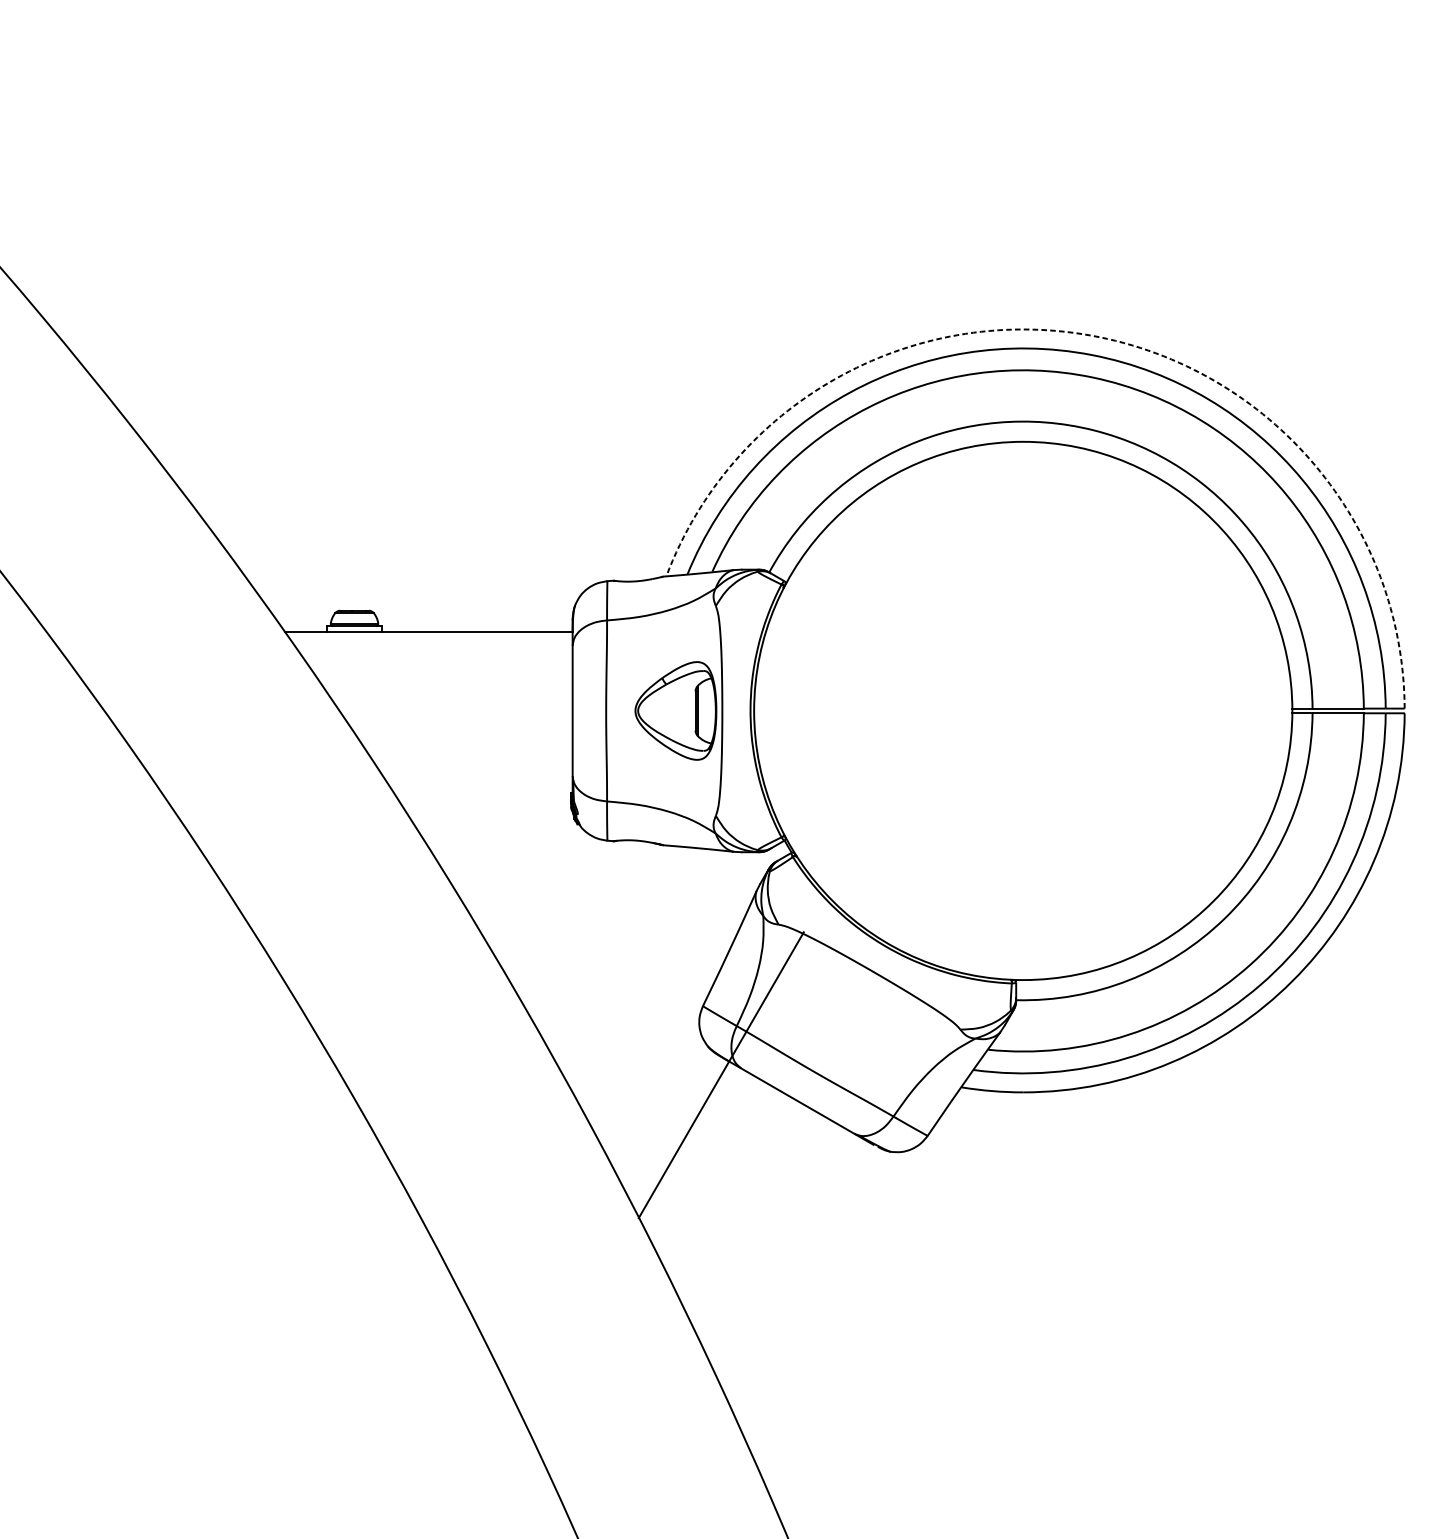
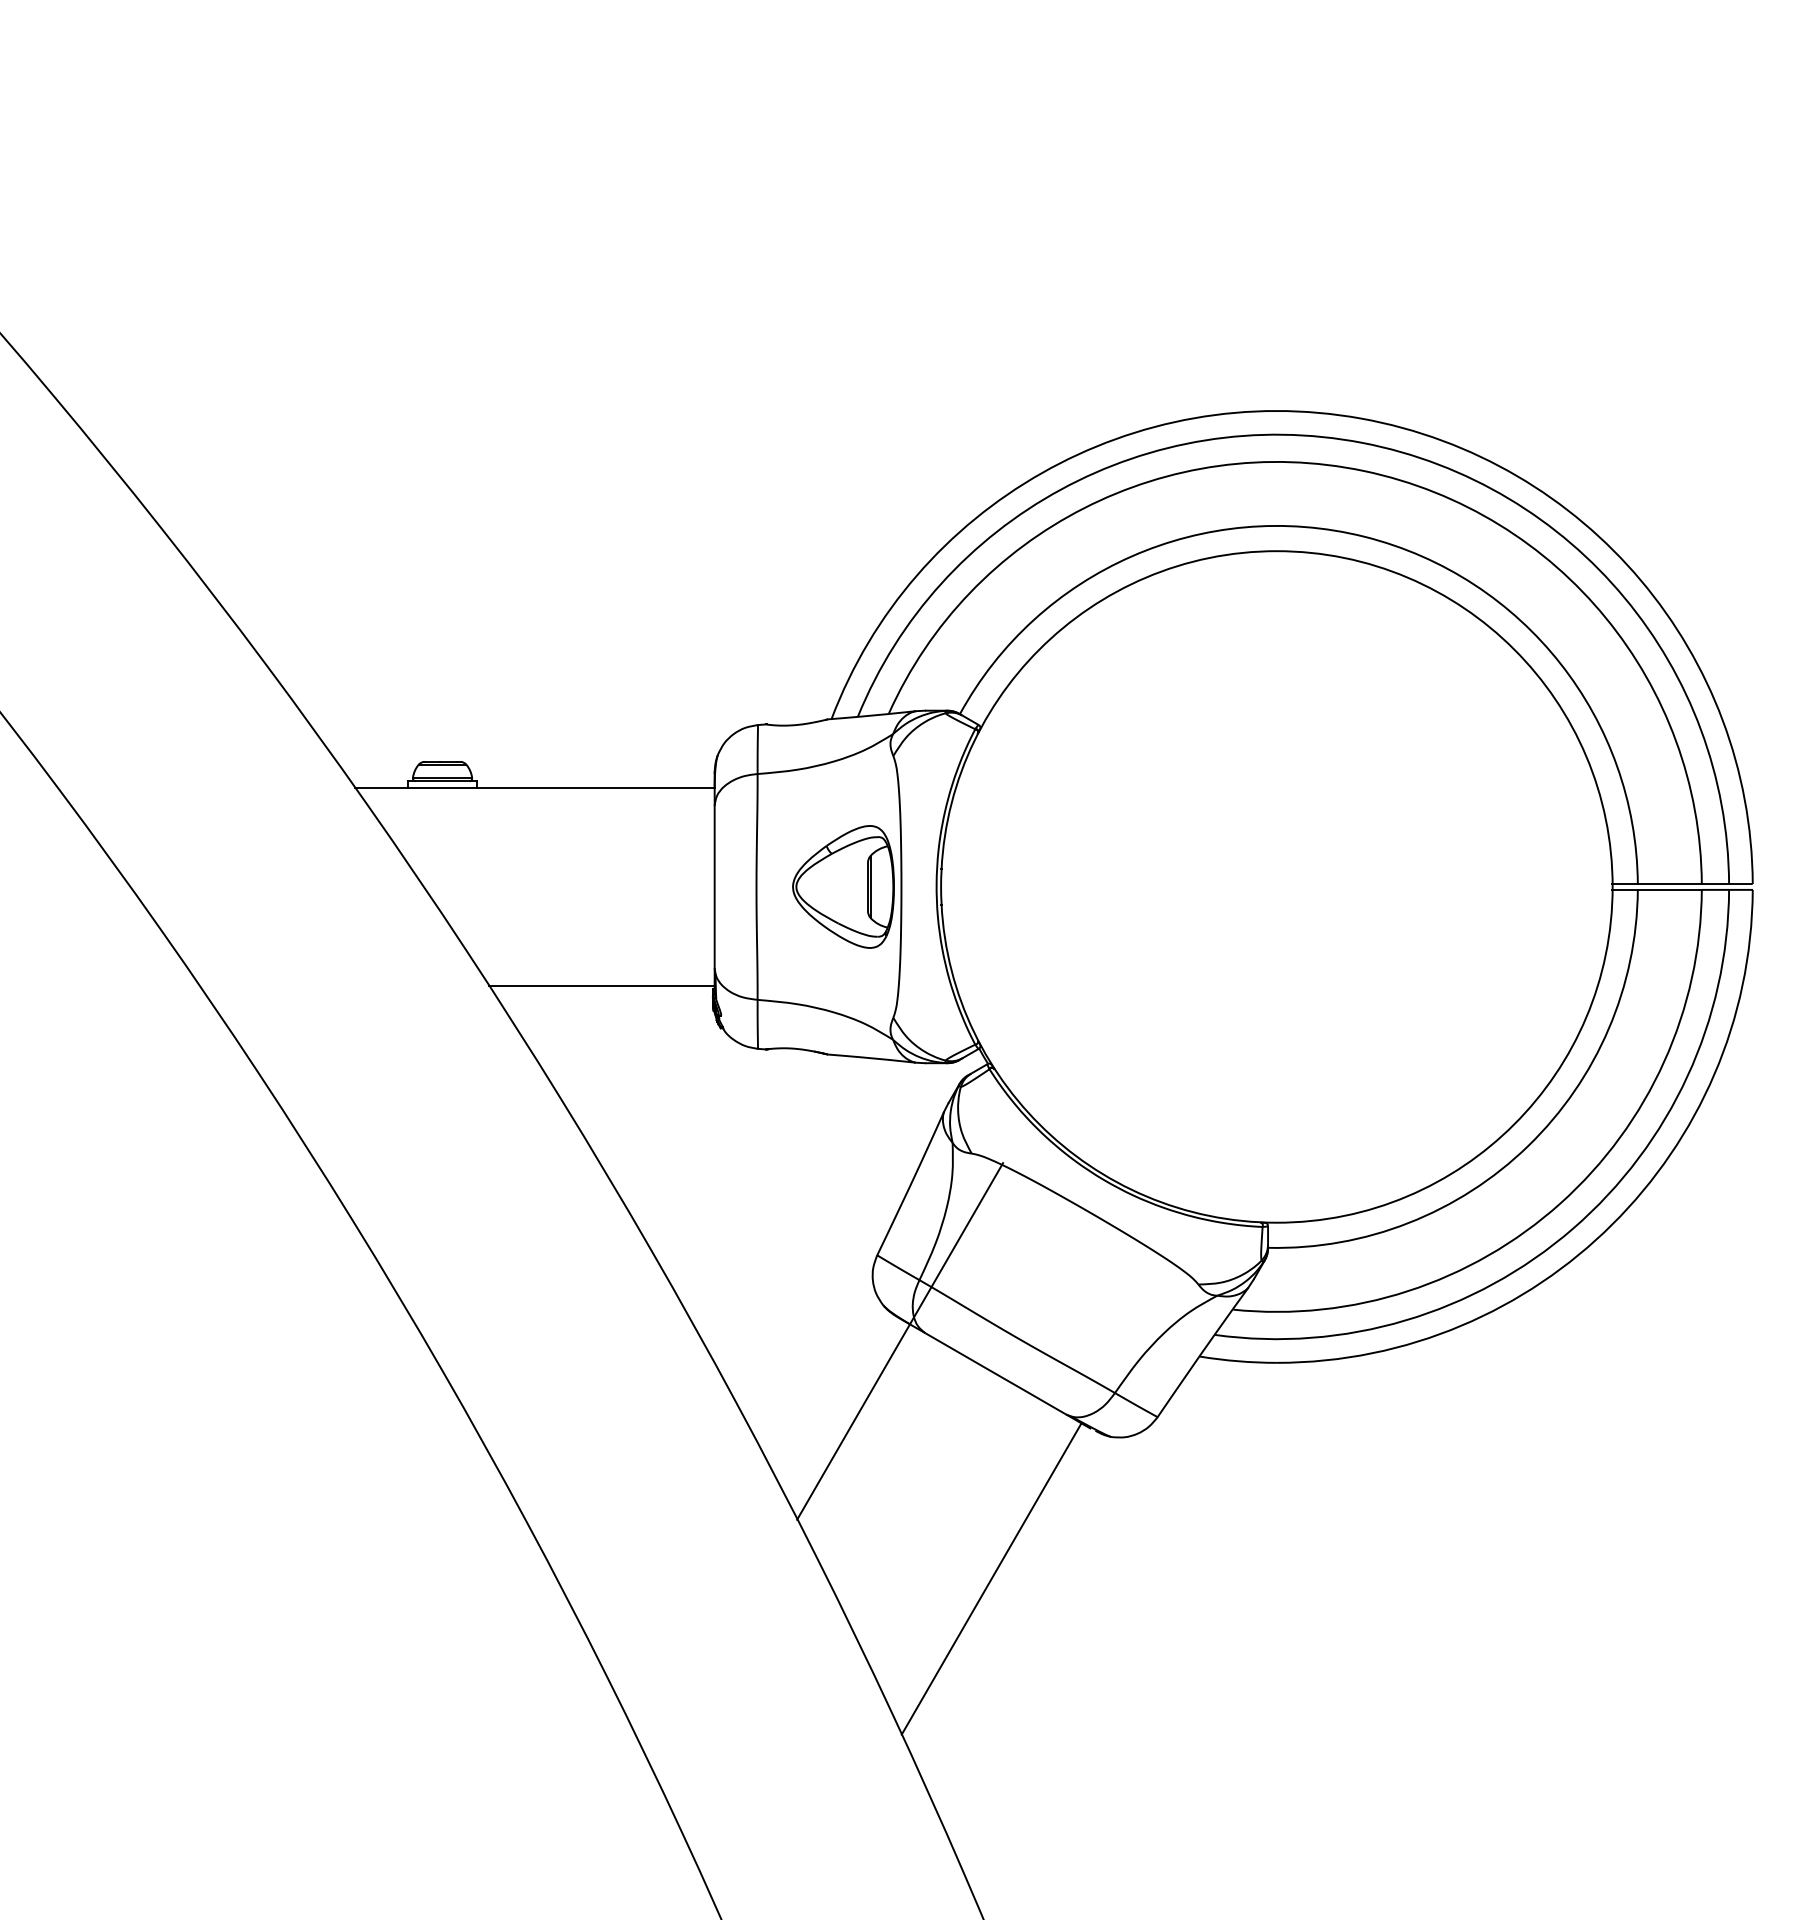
arc: (1090, 335) -> (1360, 418), dashed -> solid
line: (481, 789) -> (601, 985), added
line: (794, 1265) -> (991, 1578), added

